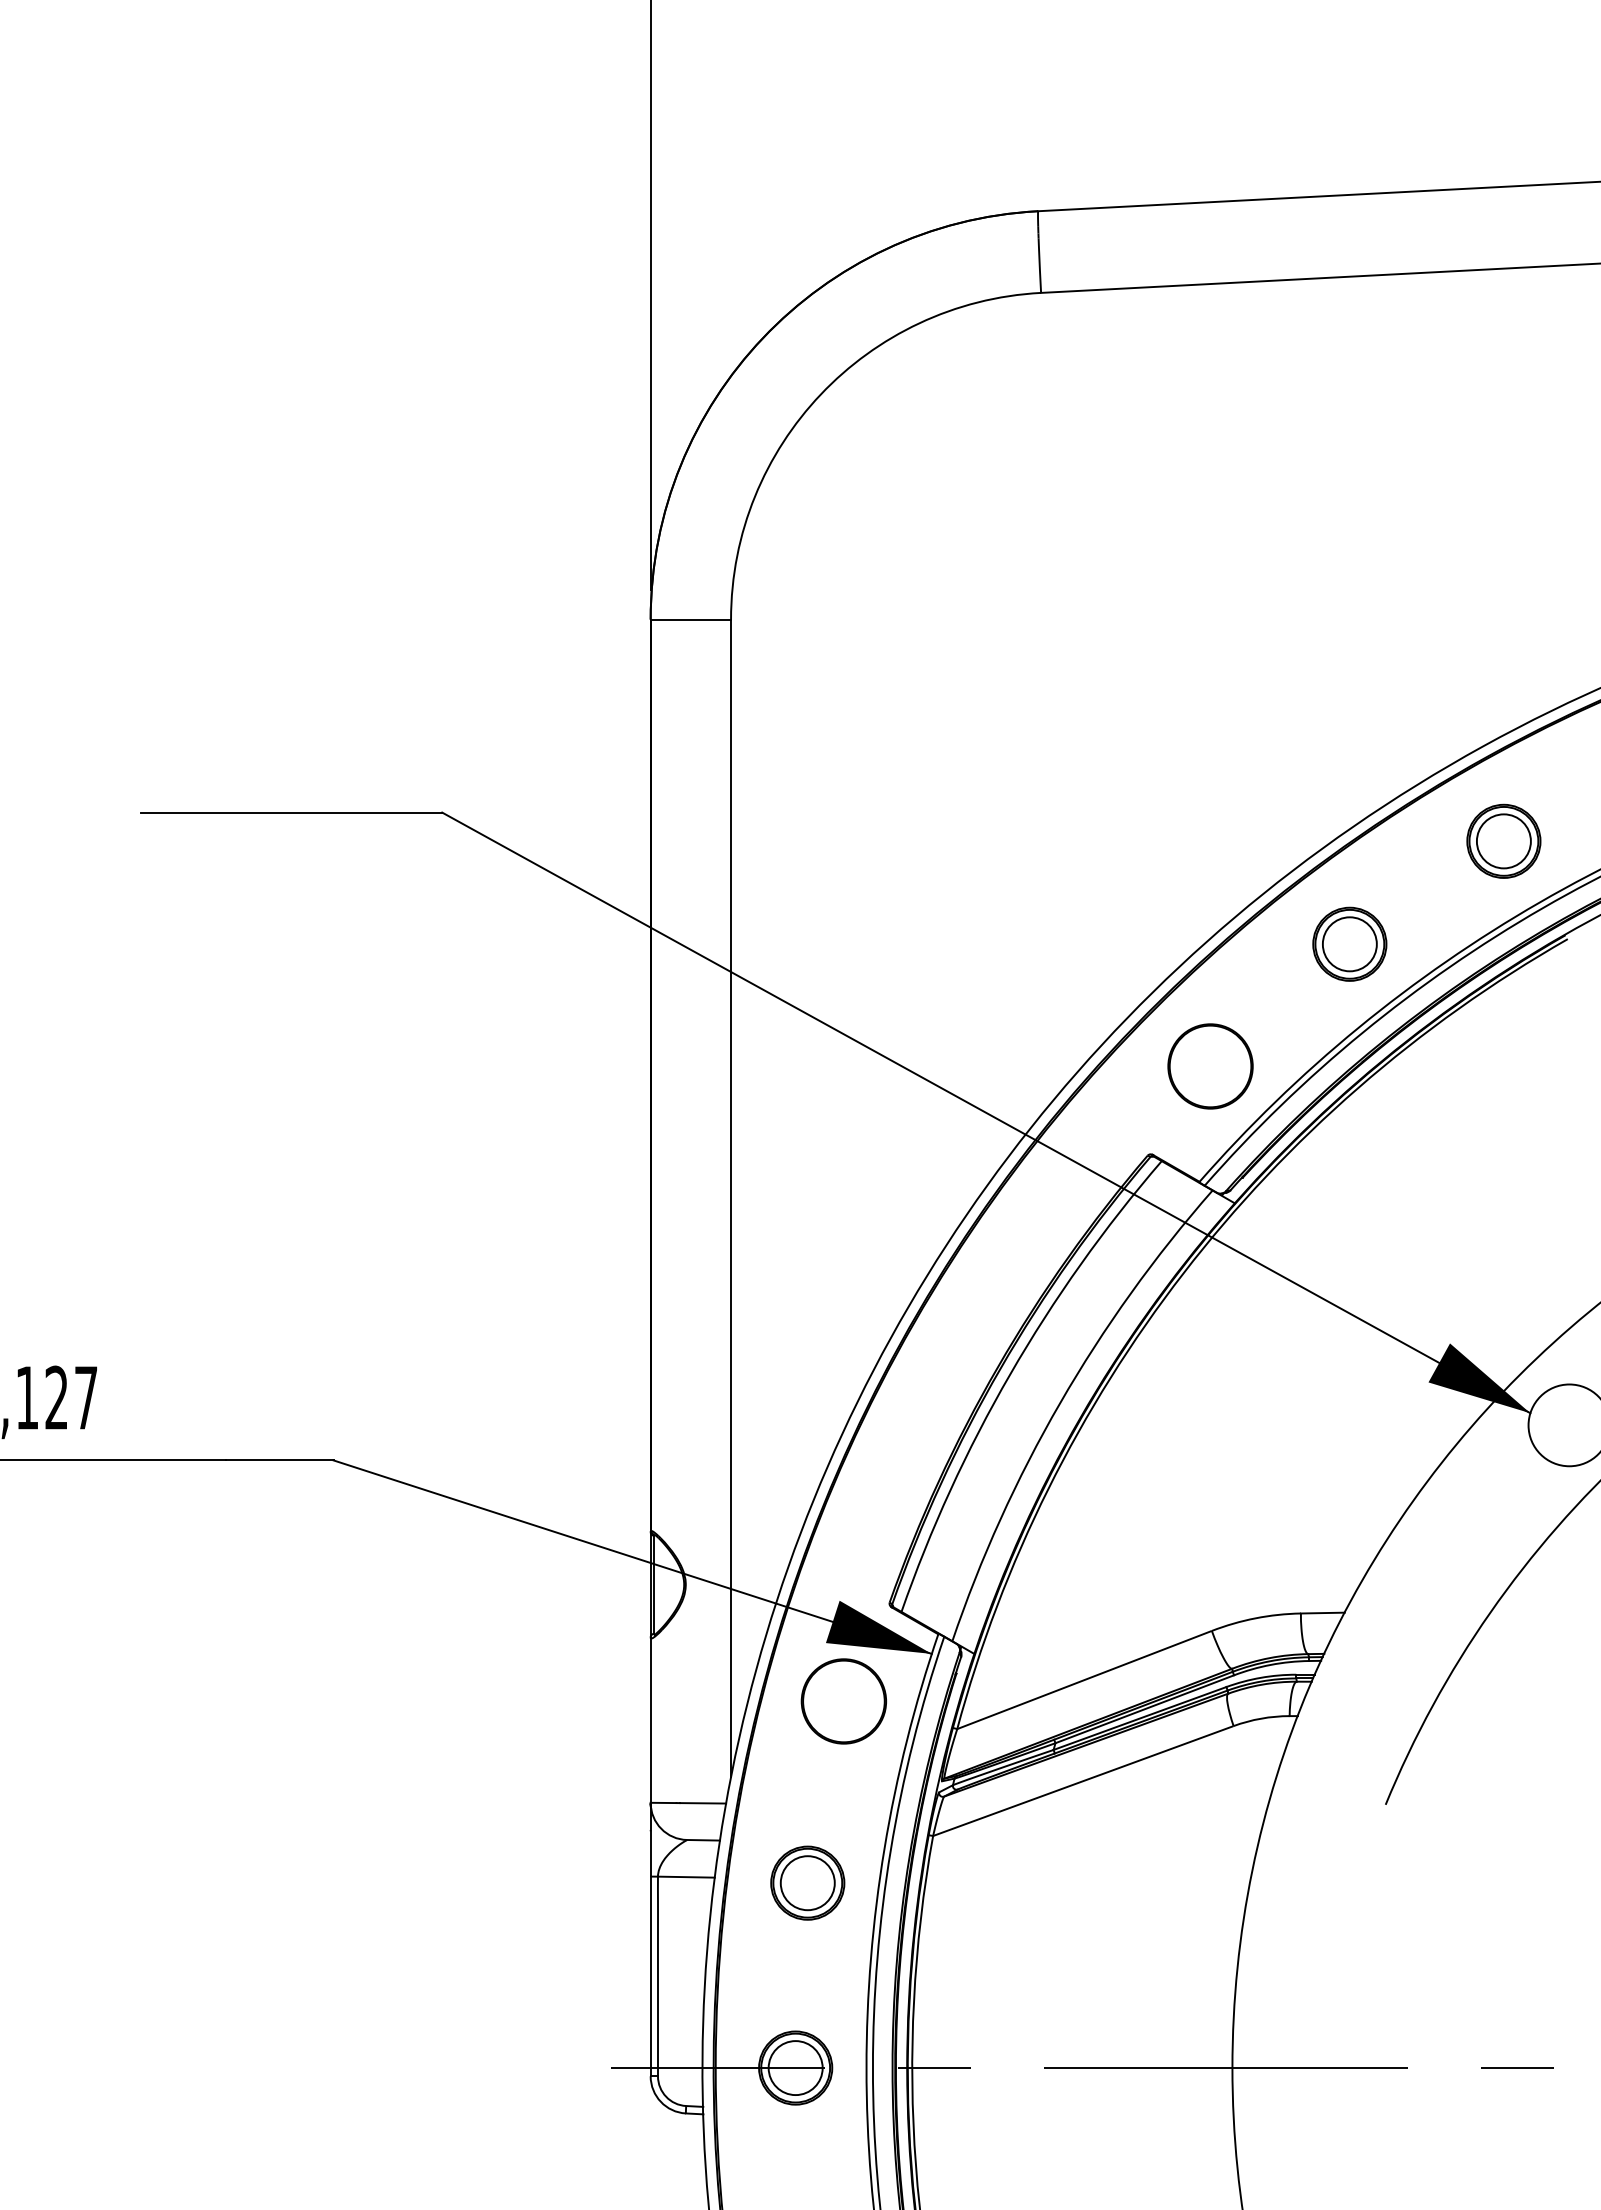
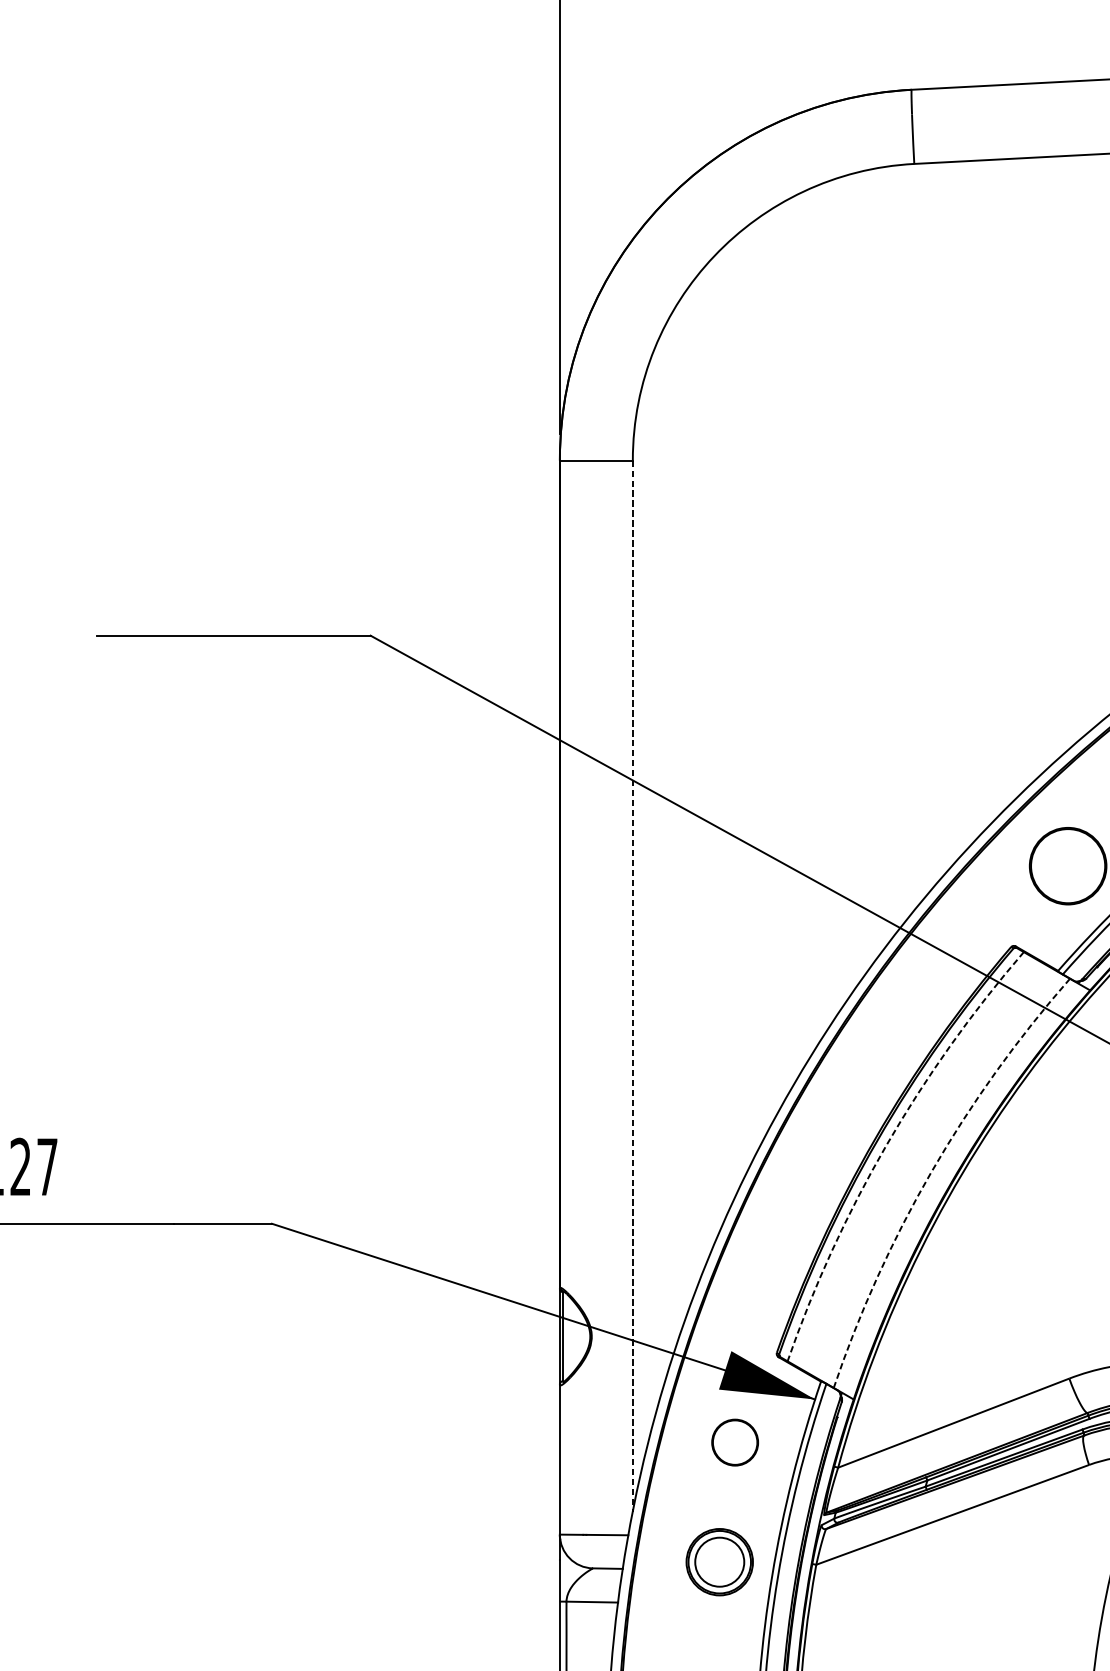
line: (731, 1198) -> (633, 986), solid -> dashed
arc: (1010, 1374) -> (886, 1145), solid -> dashed
arc: (1060, 1403) -> (931, 1172), solid -> dashed
part: (843, 1701) -> (734, 1442), size x0.6
part: (807, 1882) -> (719, 1561), moved

